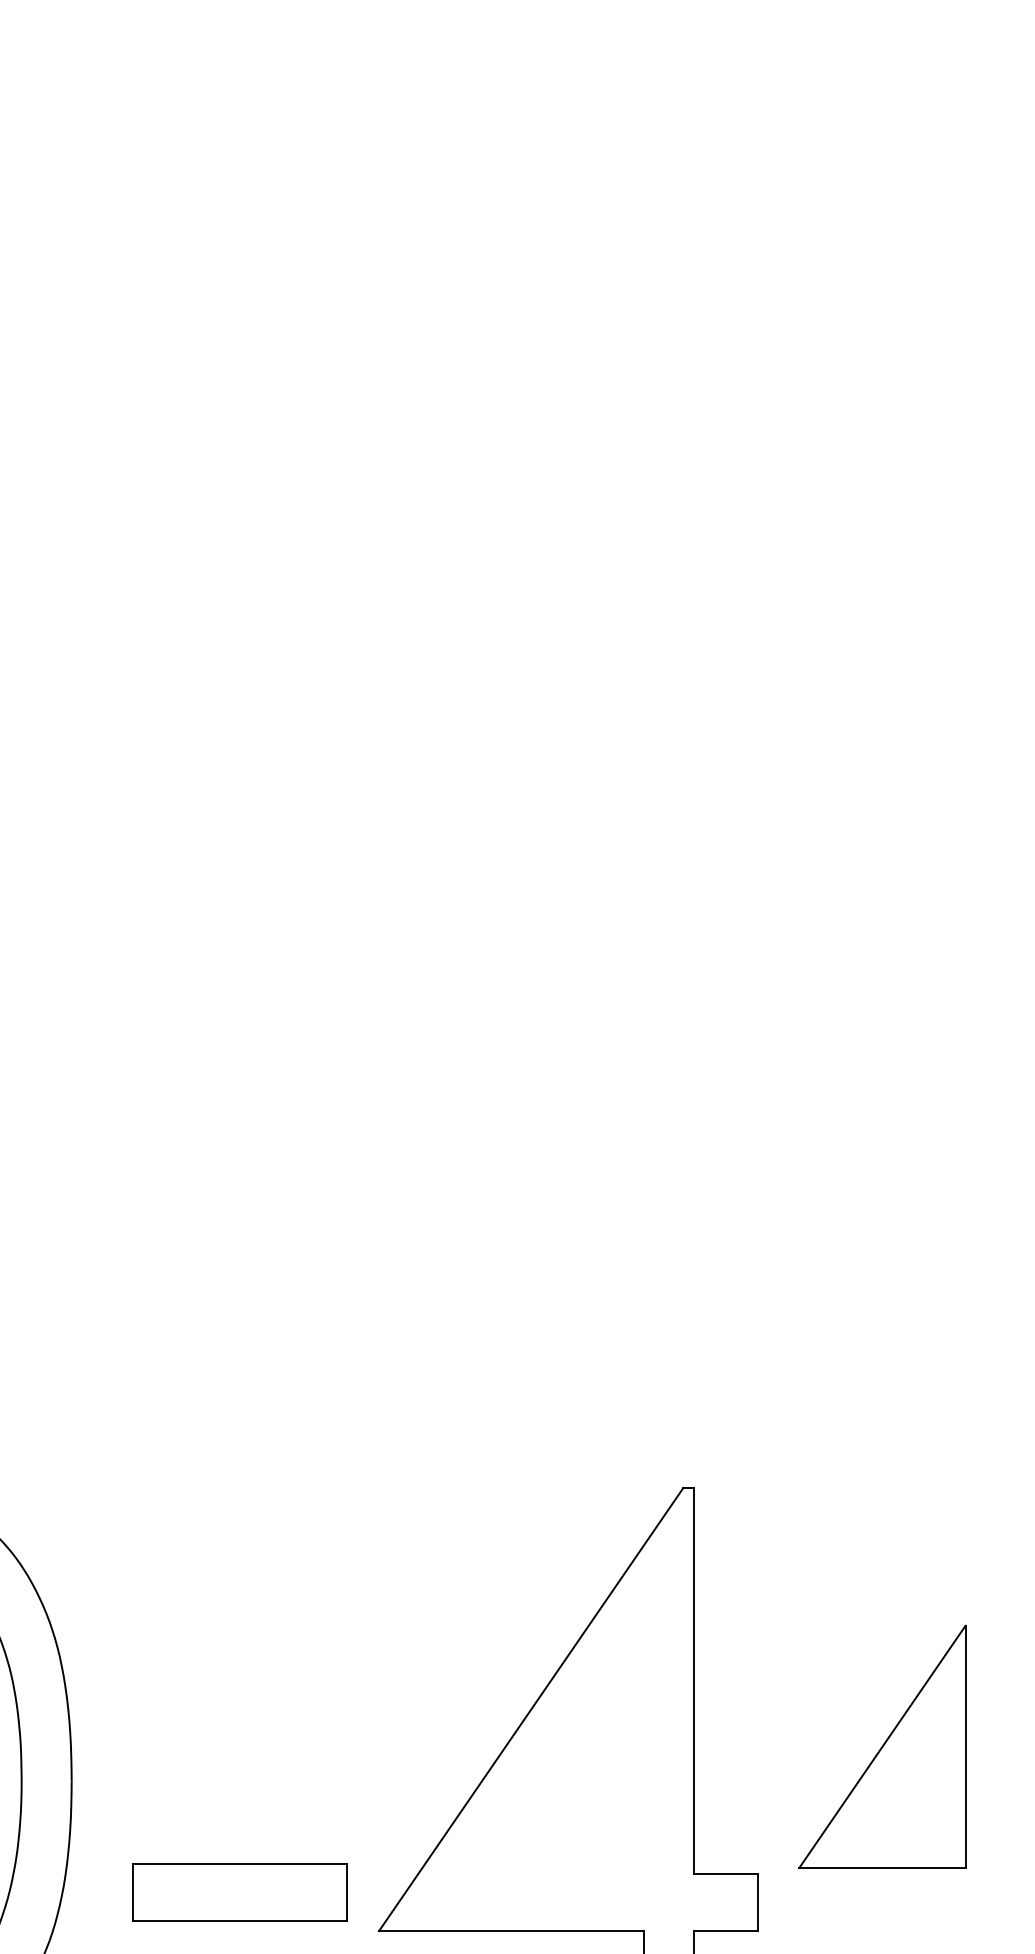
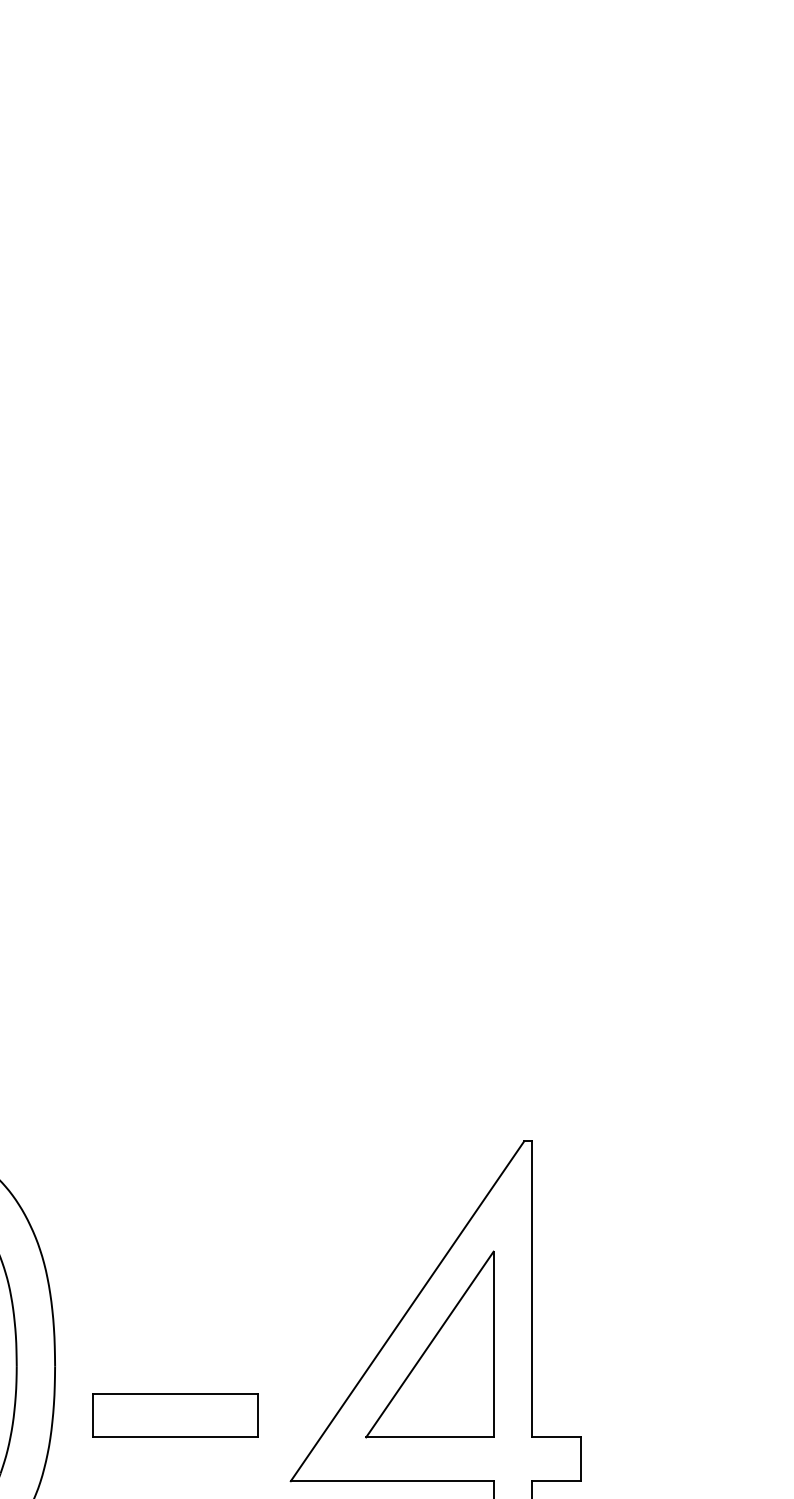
part: (882, 1746) -> (429, 1344), moved
part: (239, 1892) -> (175, 1415), moved

